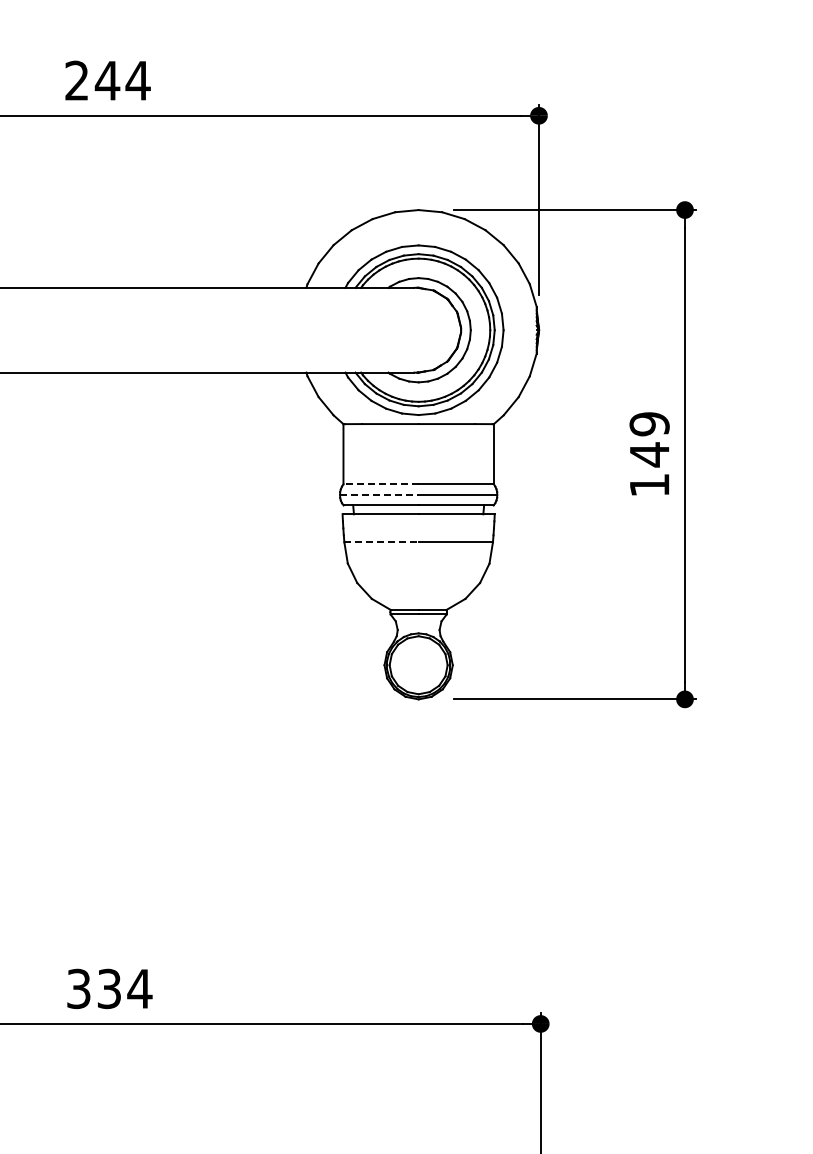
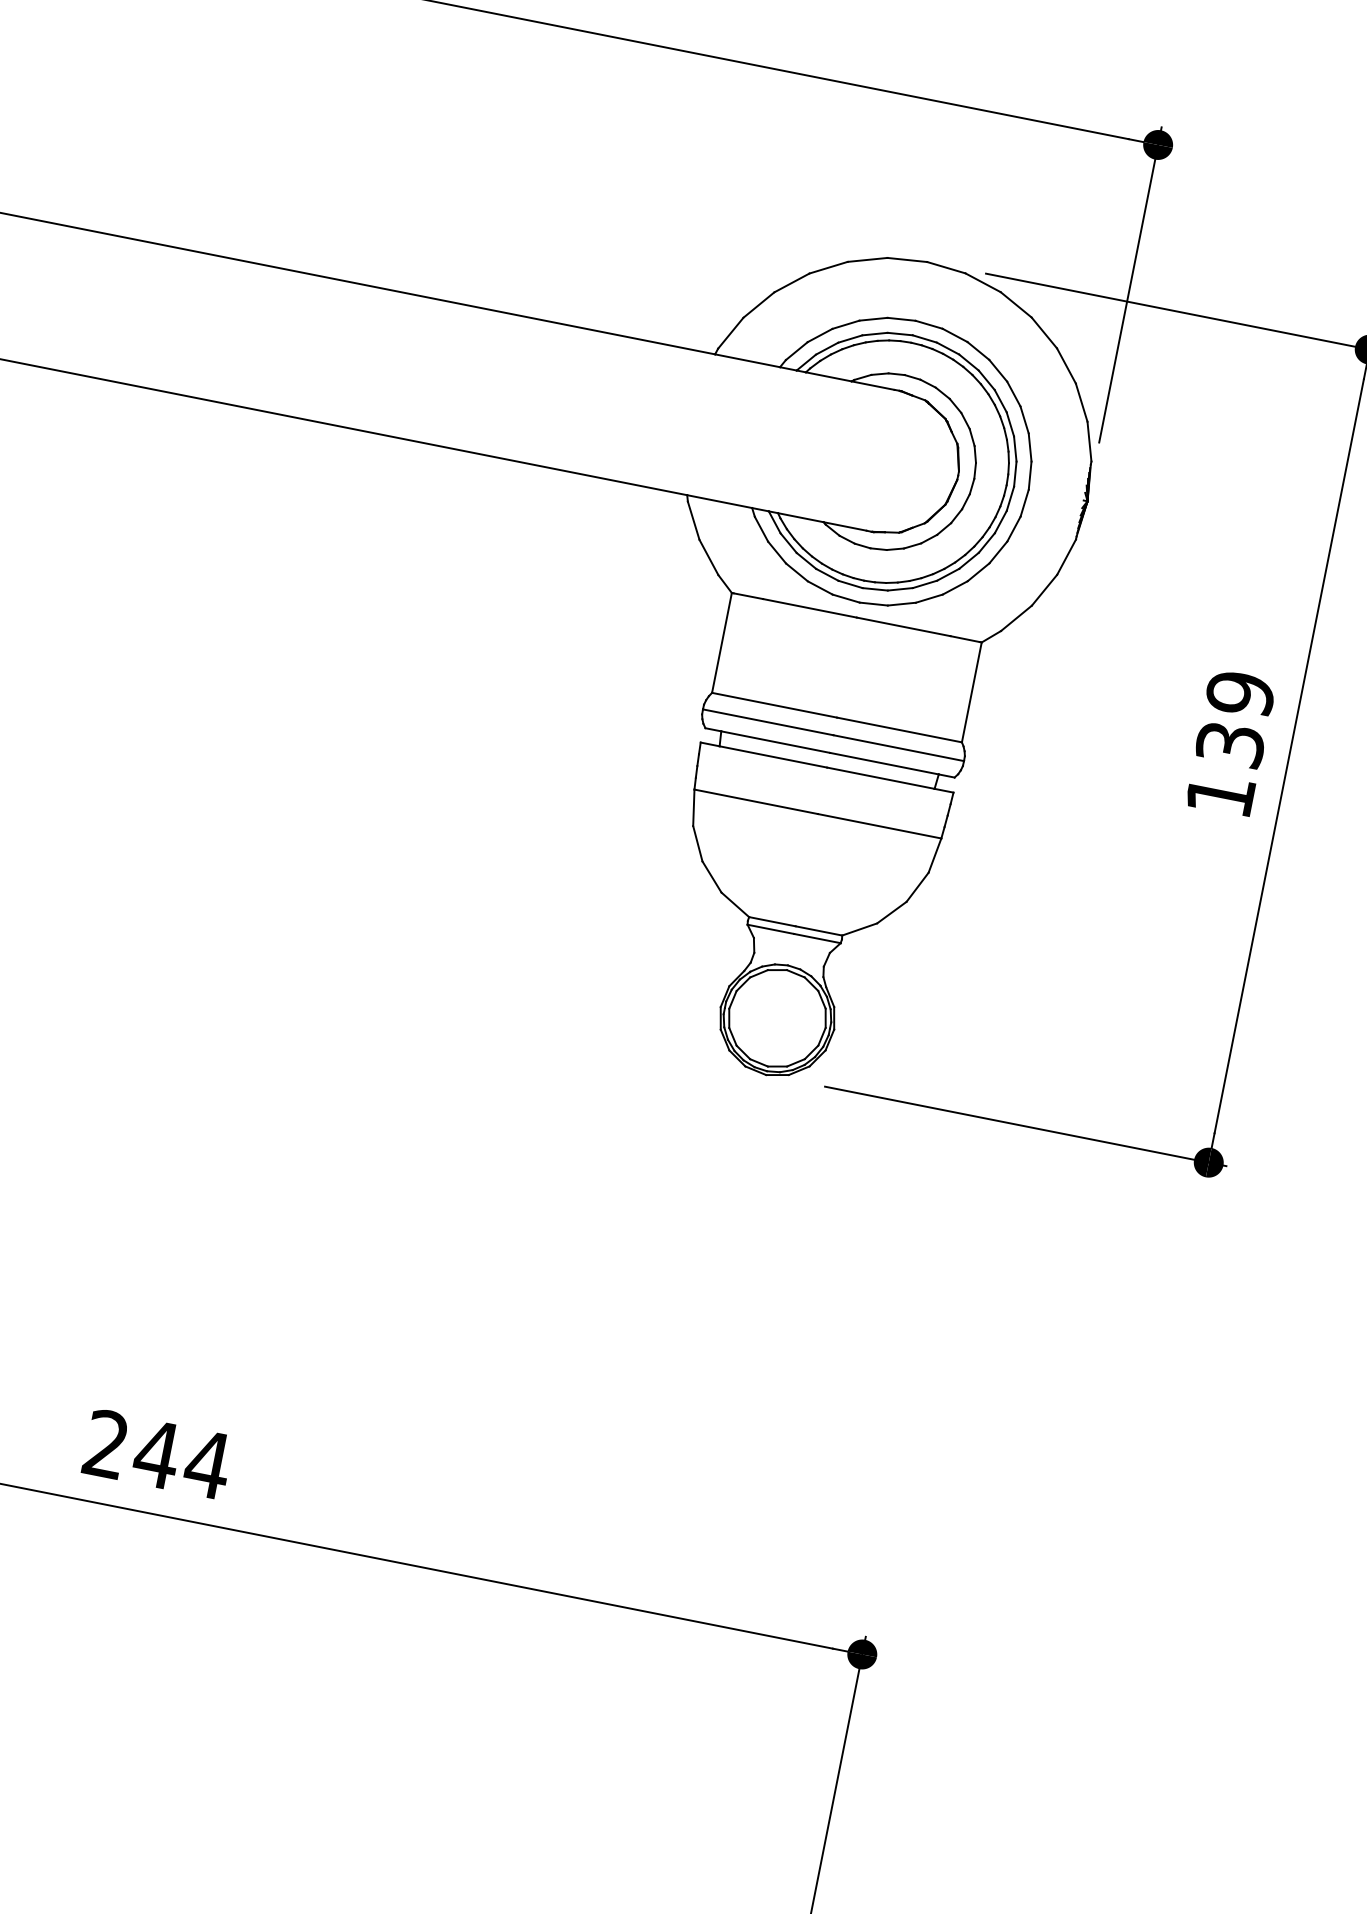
text: (649, 454) -> (1230, 744), 149 -> 139
line: (381, 484) -> (775, 705), dashed -> solid
line: (379, 494) -> (768, 721), dashed -> solid
line: (382, 542) -> (757, 802), dashed -> solid
text: (94, 988) -> (132, 1448), 334 -> 244

